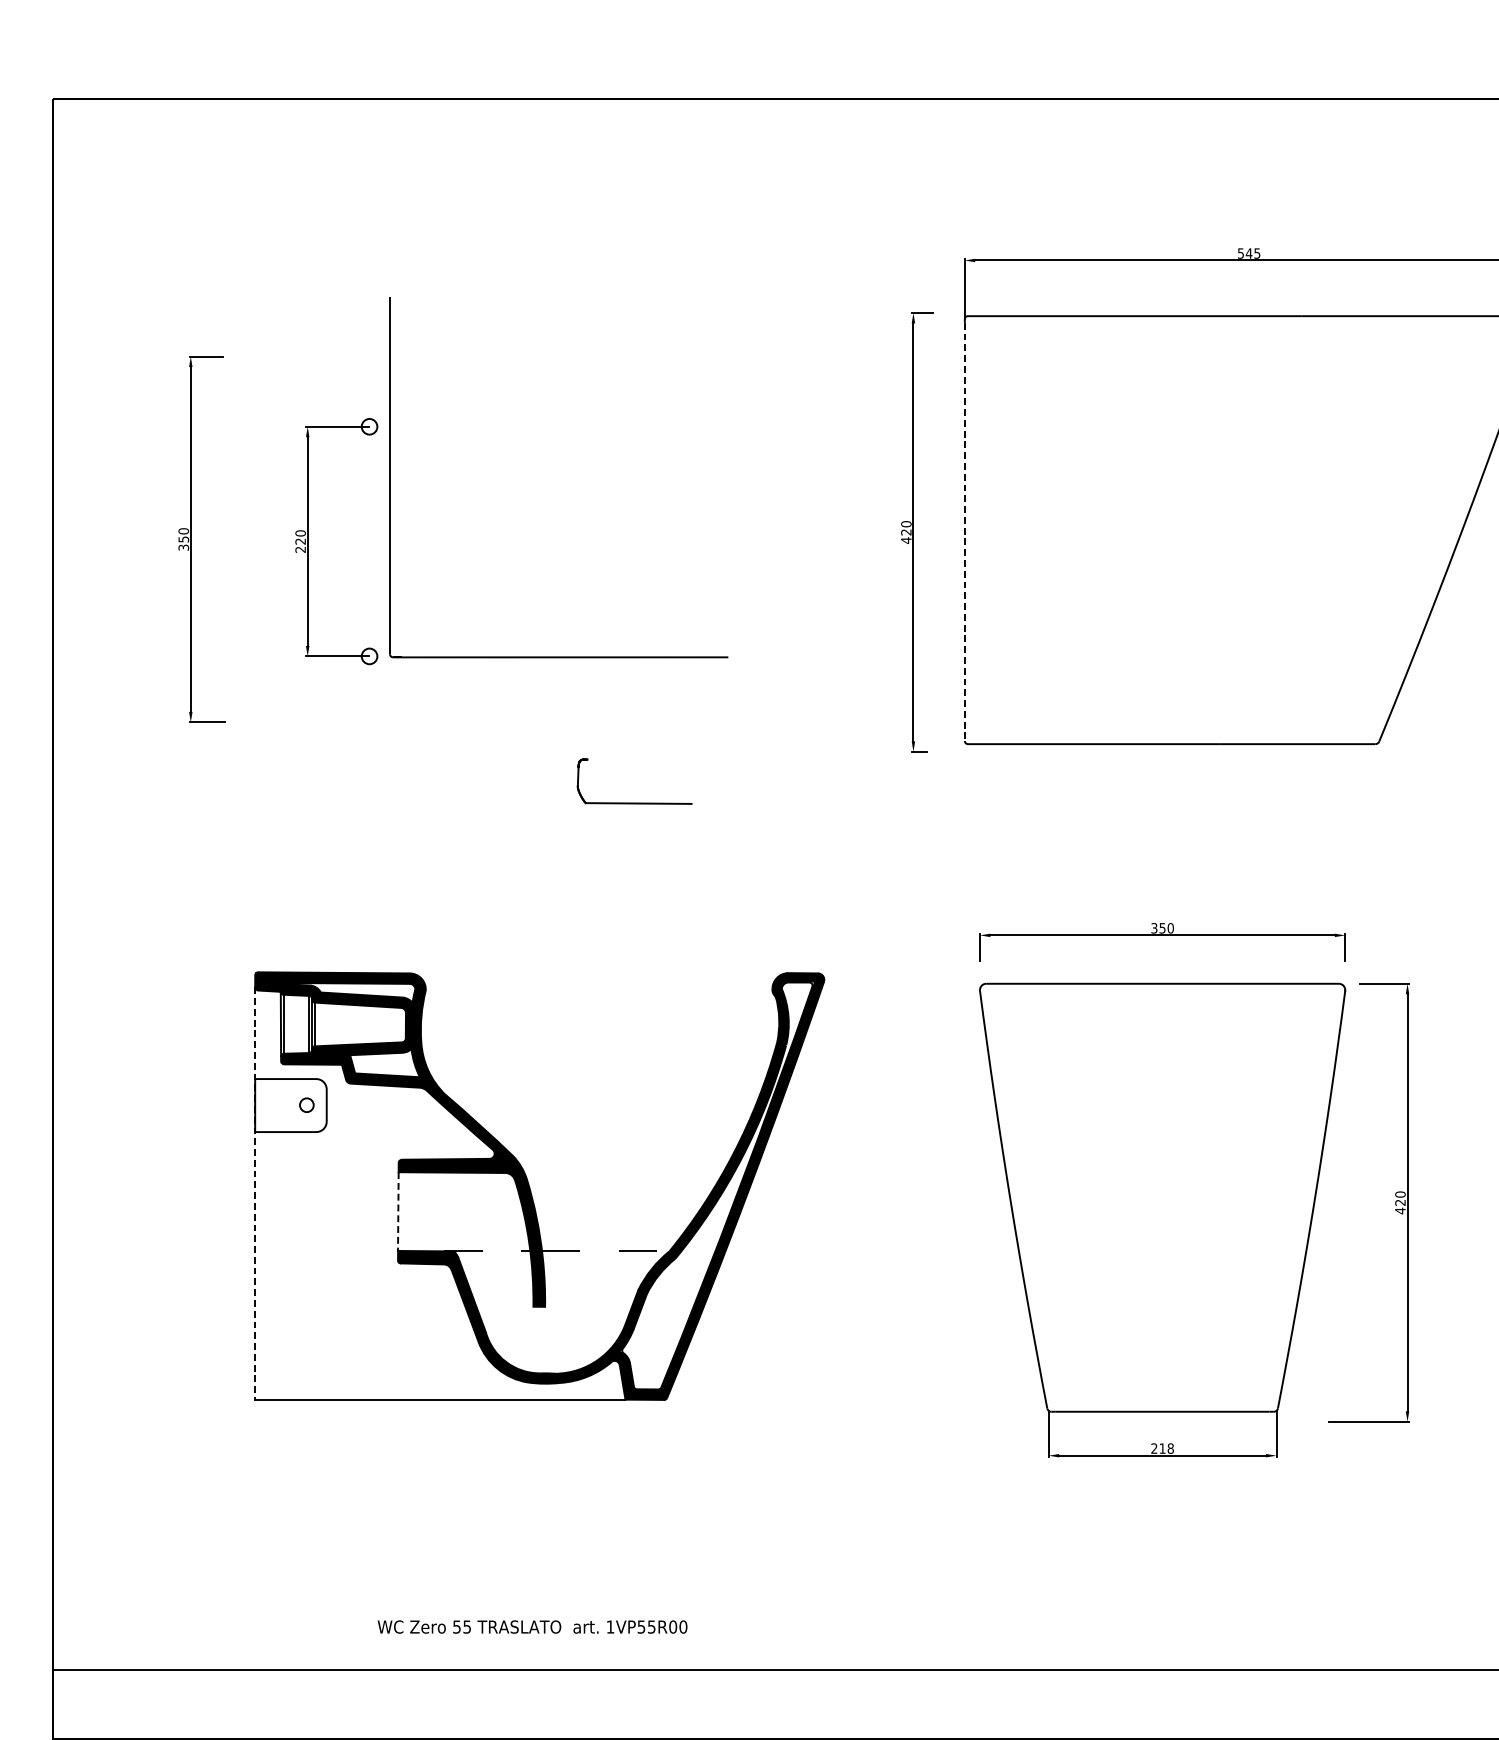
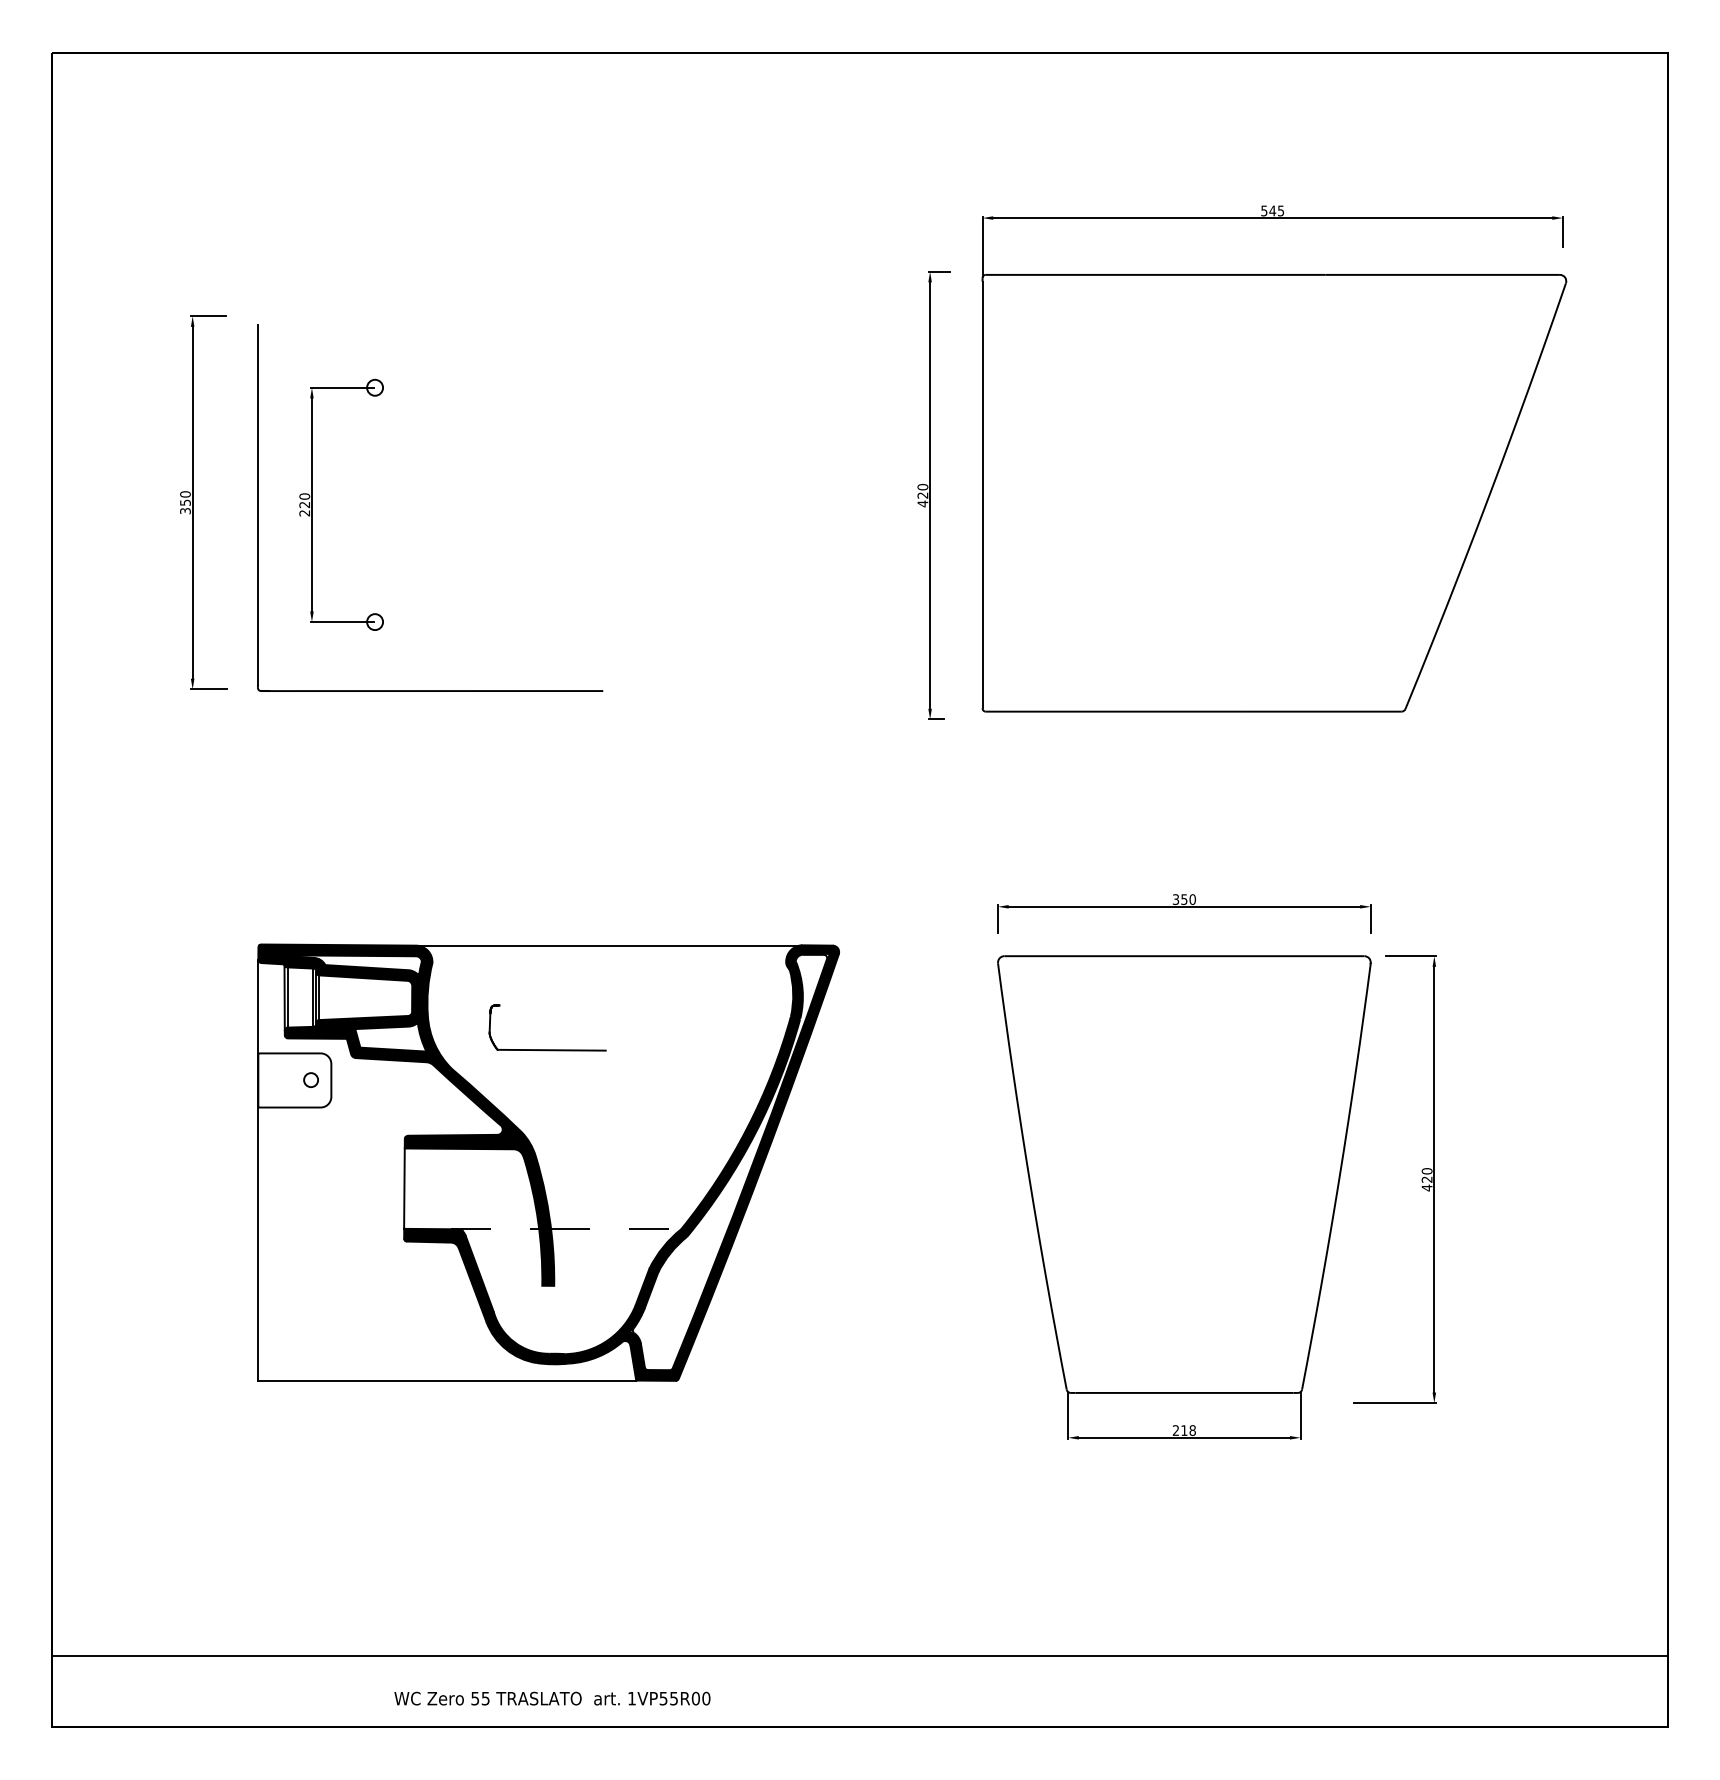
part: (390, 477) -> (258, 507), moved
line: (964, 532) -> (982, 495), dashed -> solid
part: (634, 802) -> (547, 1049), moved
line: (597, 973) -> (607, 945), added
line: (255, 1193) -> (258, 1170), dashed -> solid
line: (398, 1212) -> (404, 1189), dashed -> solid
text: (532, 1626) -> (552, 1698), moved

